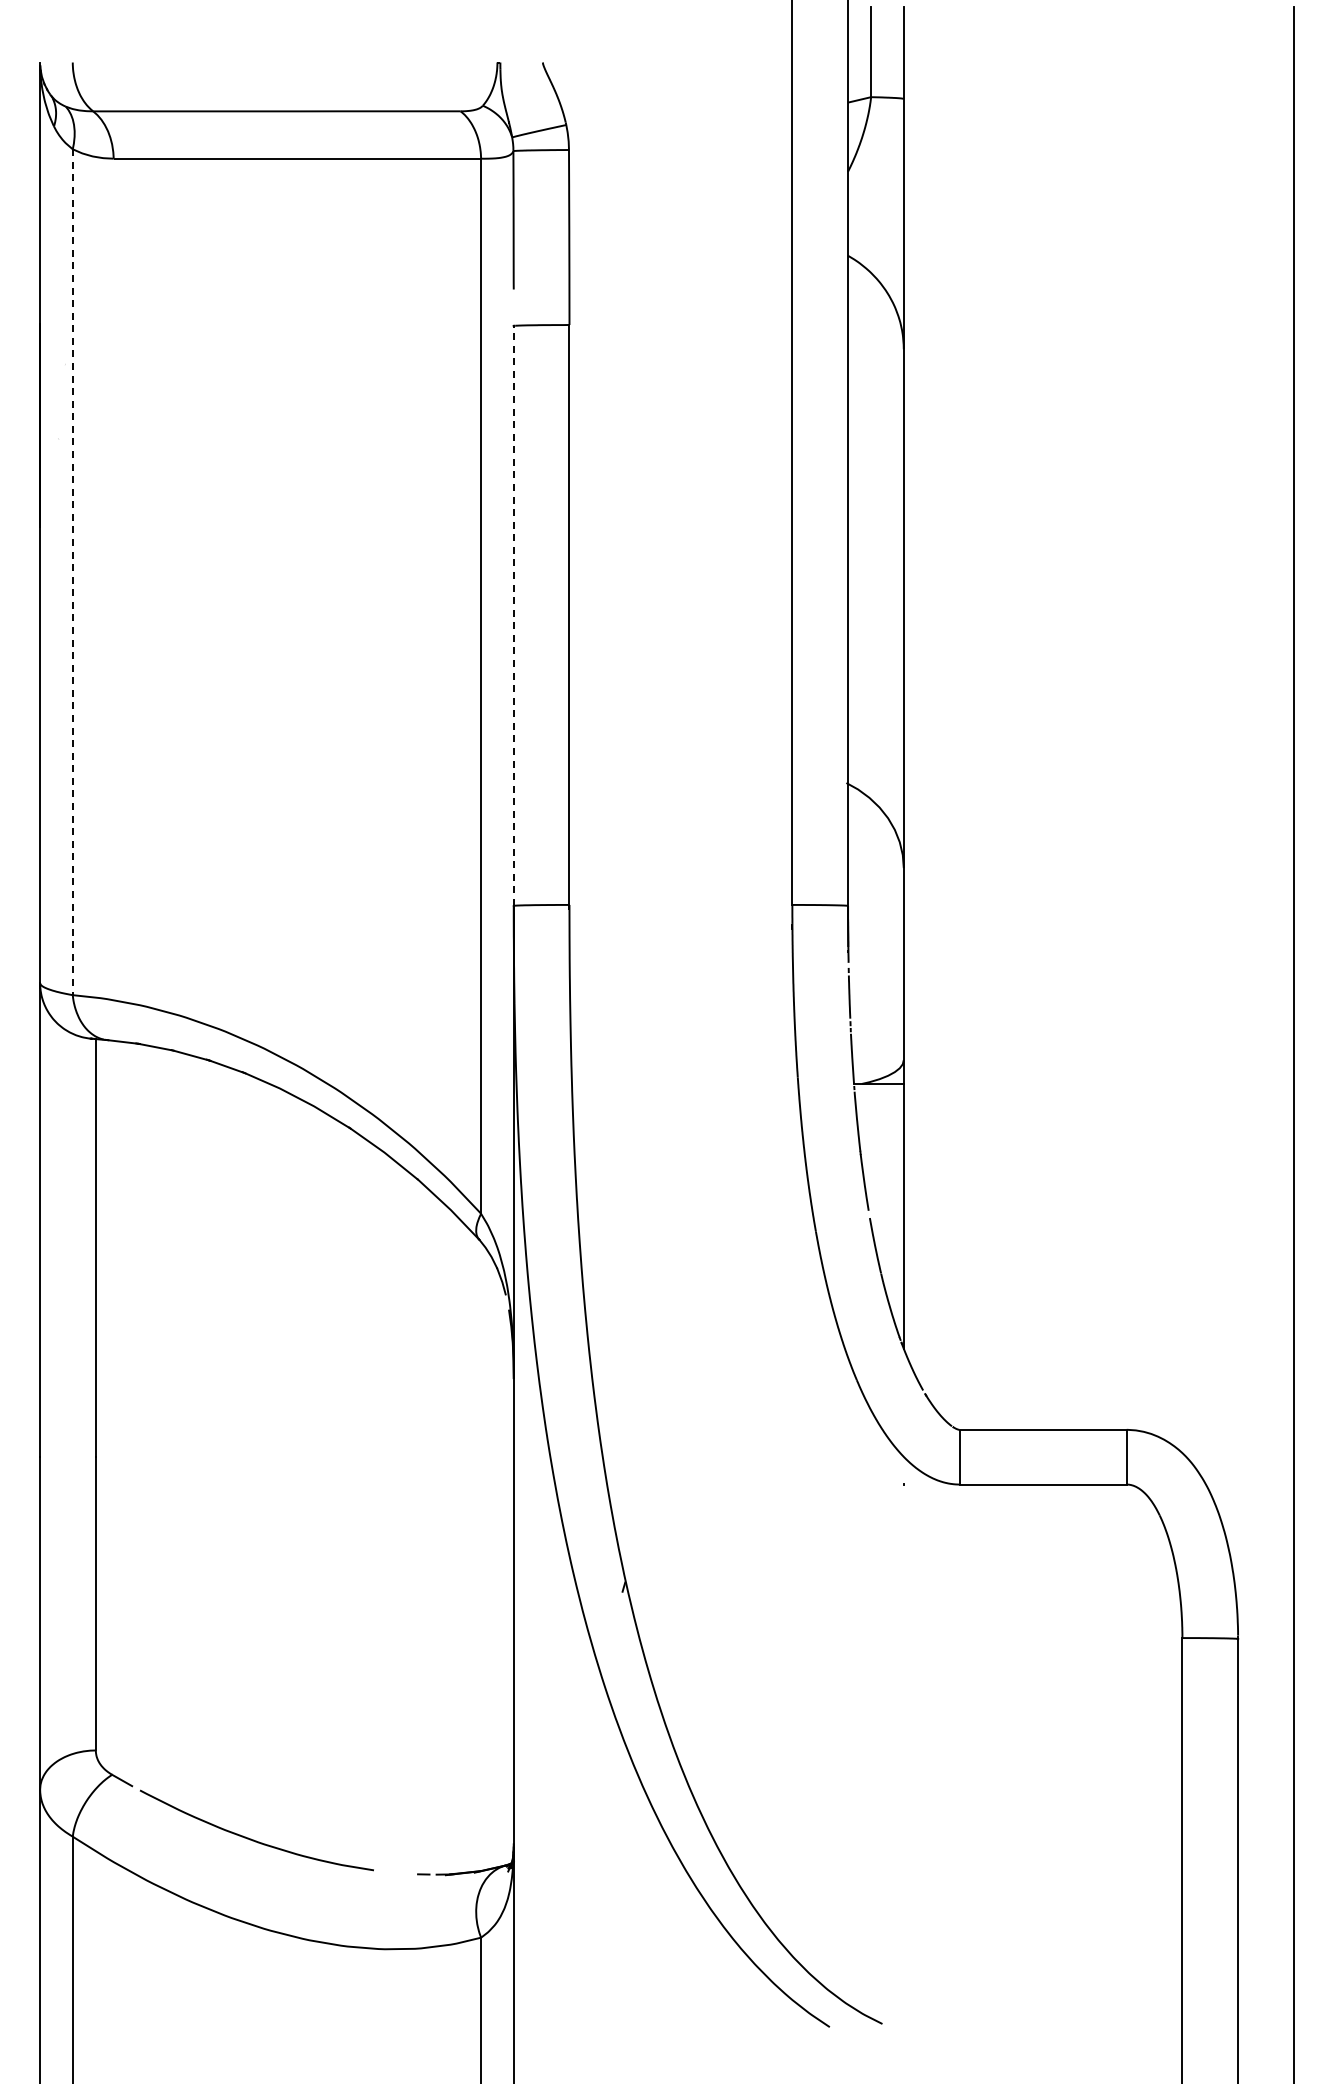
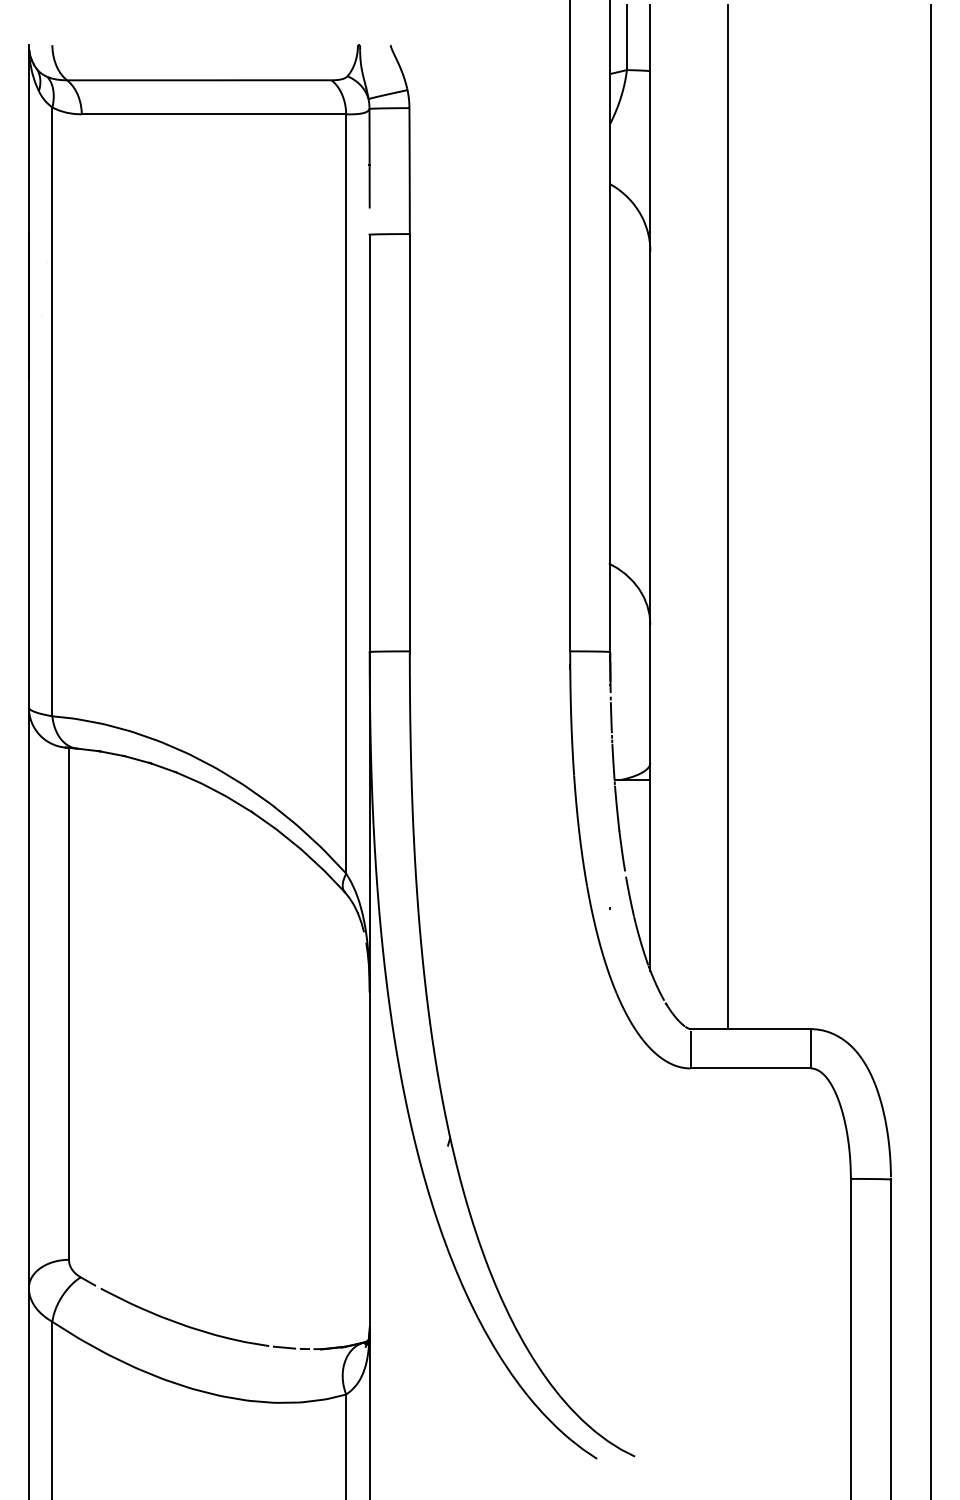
line: (72, 572) -> (52, 412), dashed -> solid
line: (513, 615) -> (369, 443), dashed -> solid
line: (1011, 717) -> (727, 516), added
line: (395, 1872) -> (284, 1347), added

